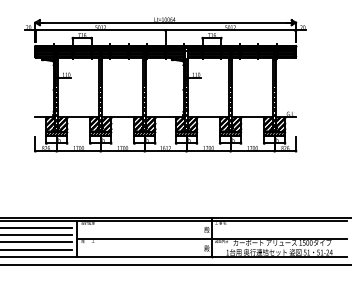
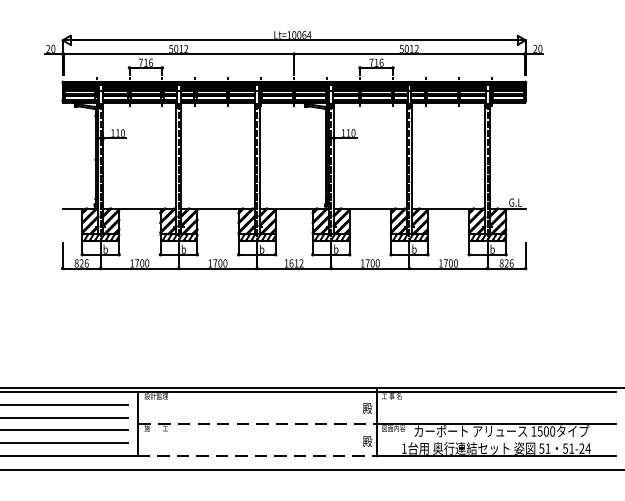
line: (145, 238) -> (258, 423), solid -> dashed
line: (145, 256) -> (258, 455), solid -> dashed

